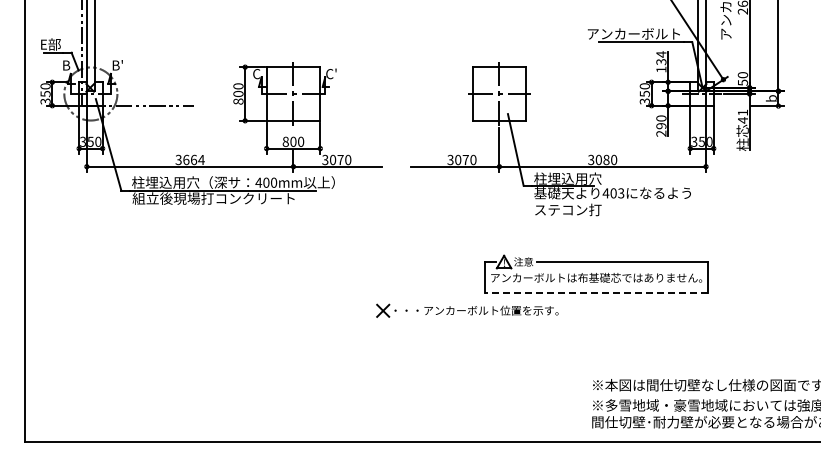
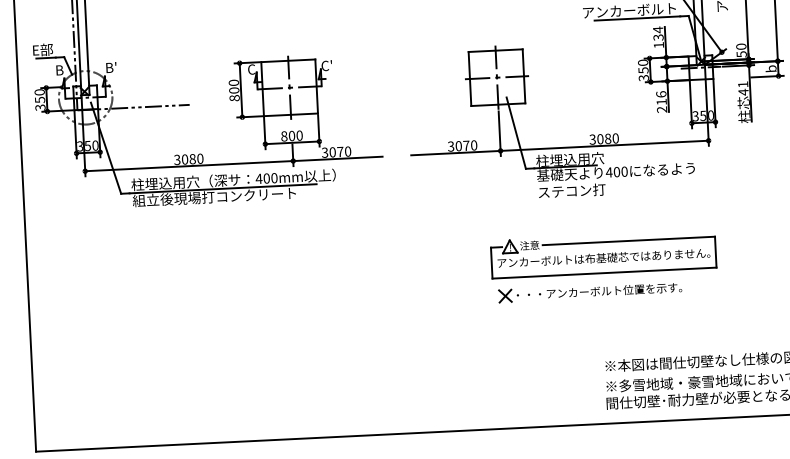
text: (661, 122) -> (661, 98), 290 -> 216
text: (193, 159) -> (192, 158), 3664 -> 3080
text: (621, 193) -> (624, 171), 403 -> 400
line: (595, 292) -> (603, 272), dashed -> solid
part: (467, 310) -> (590, 291), moved

